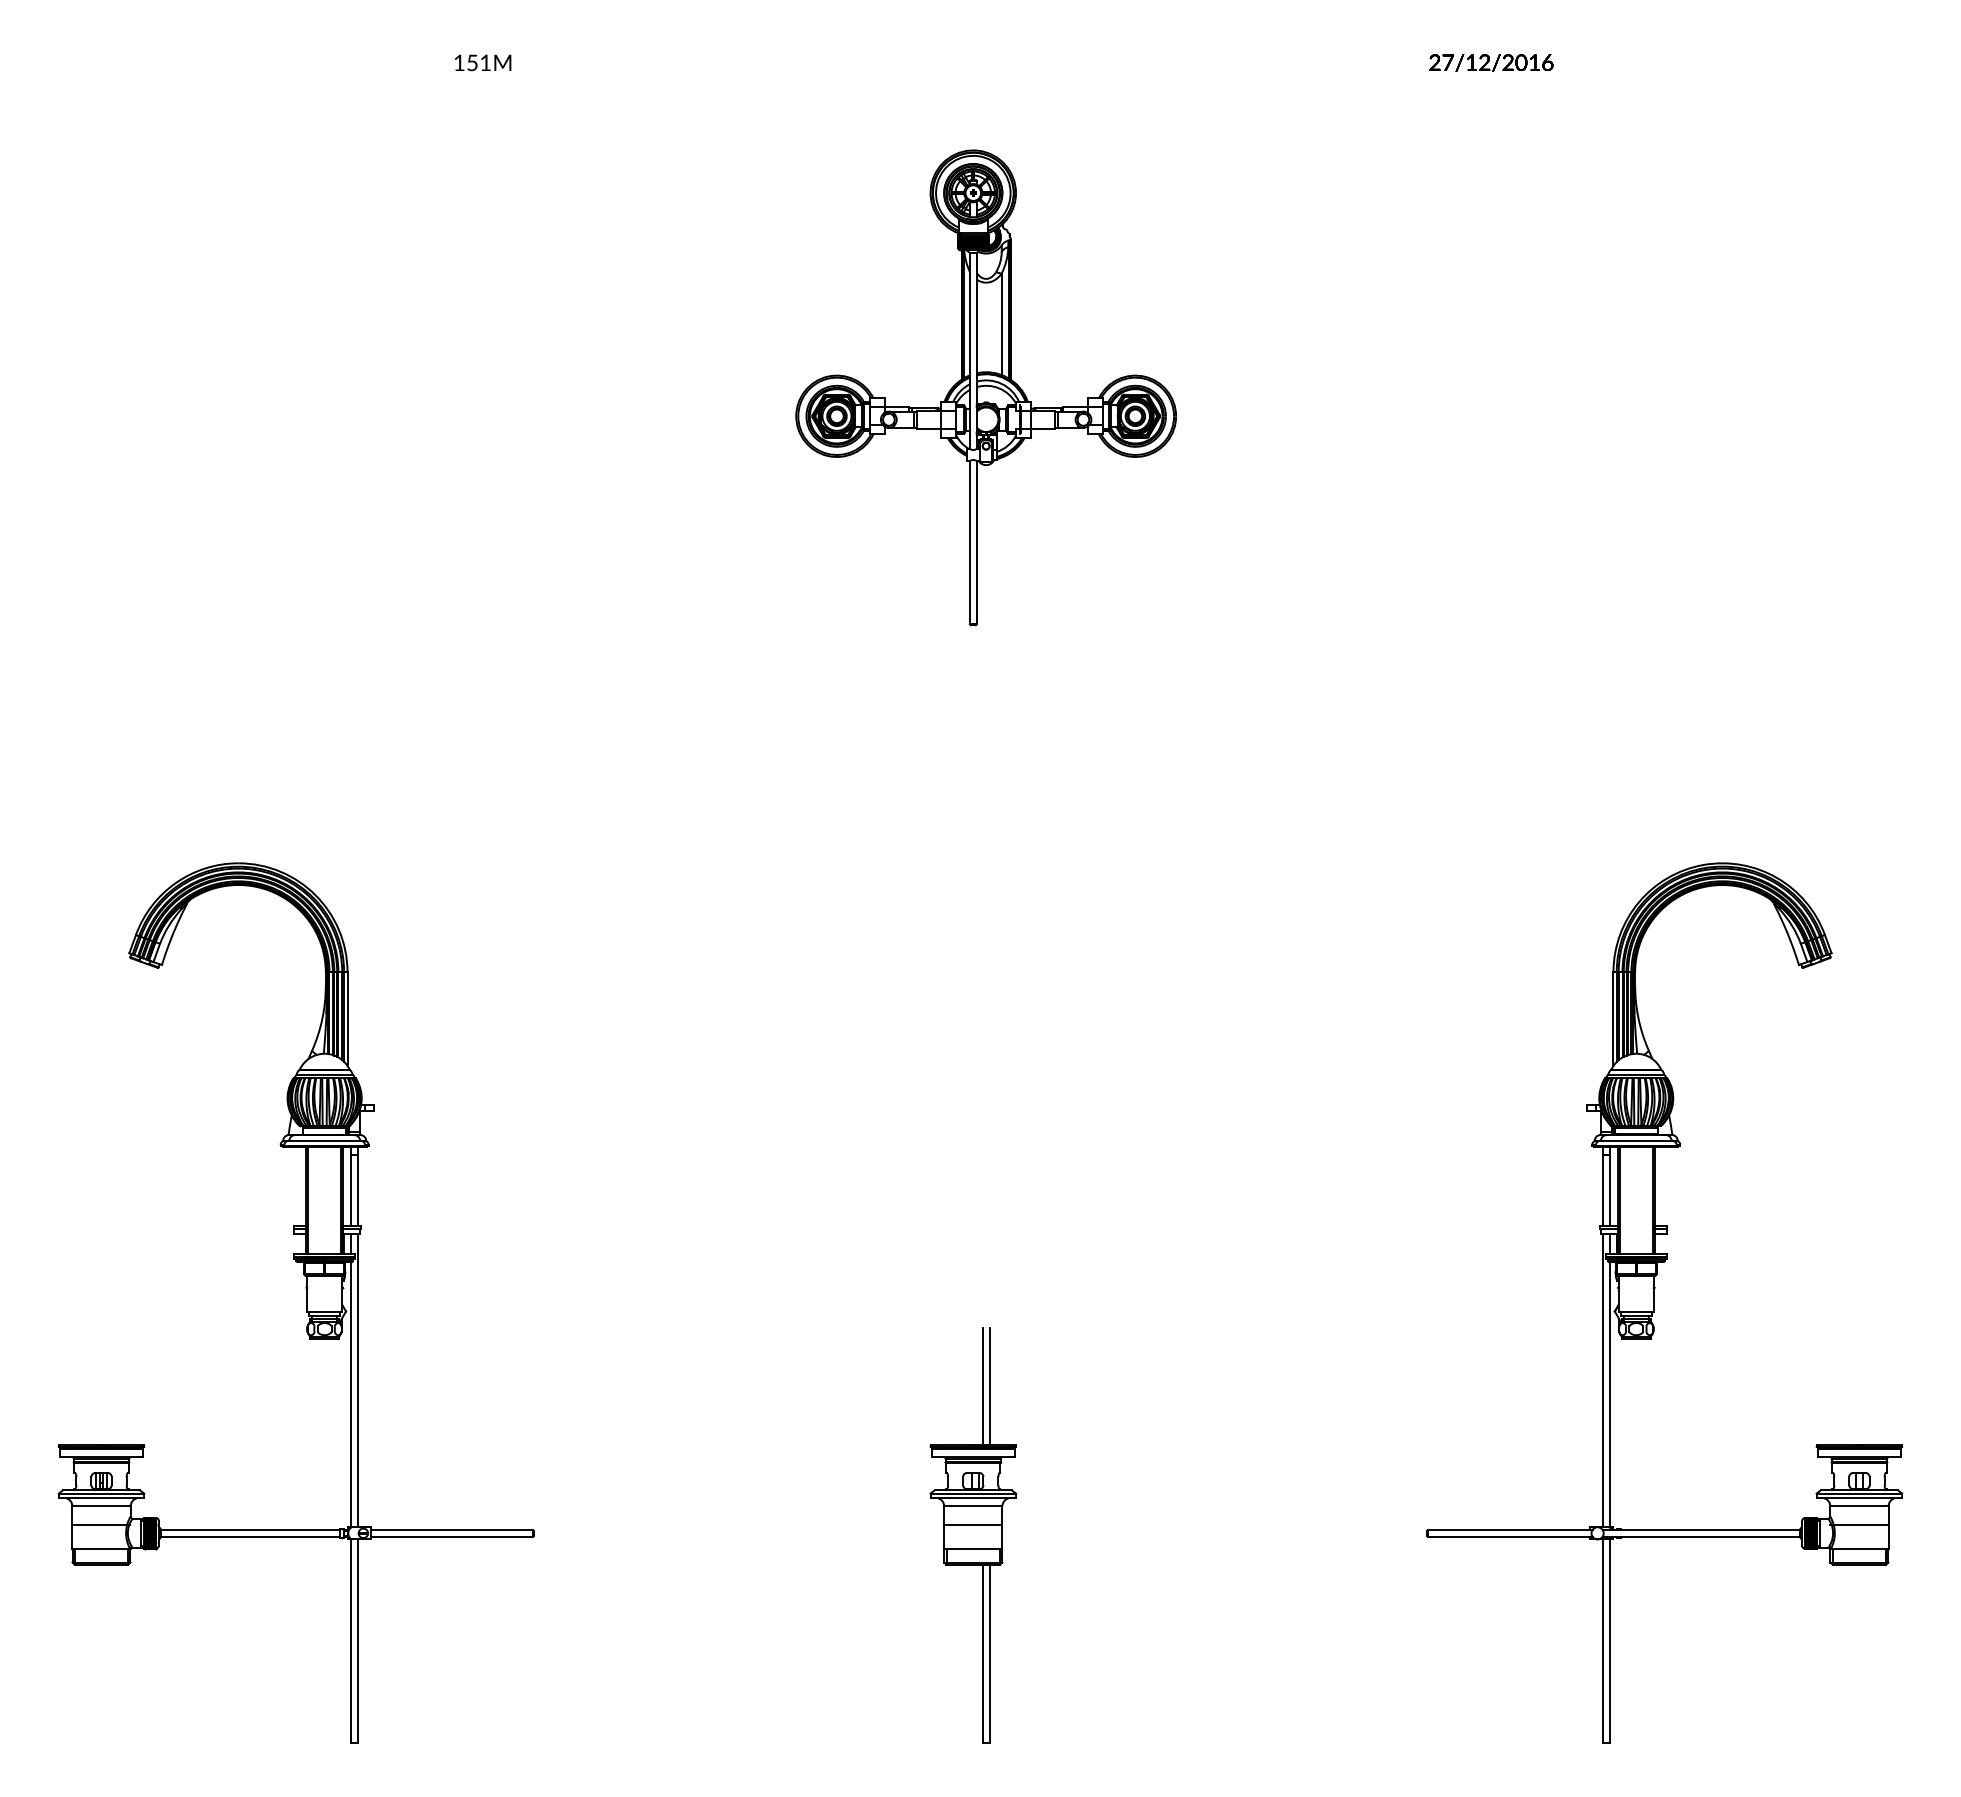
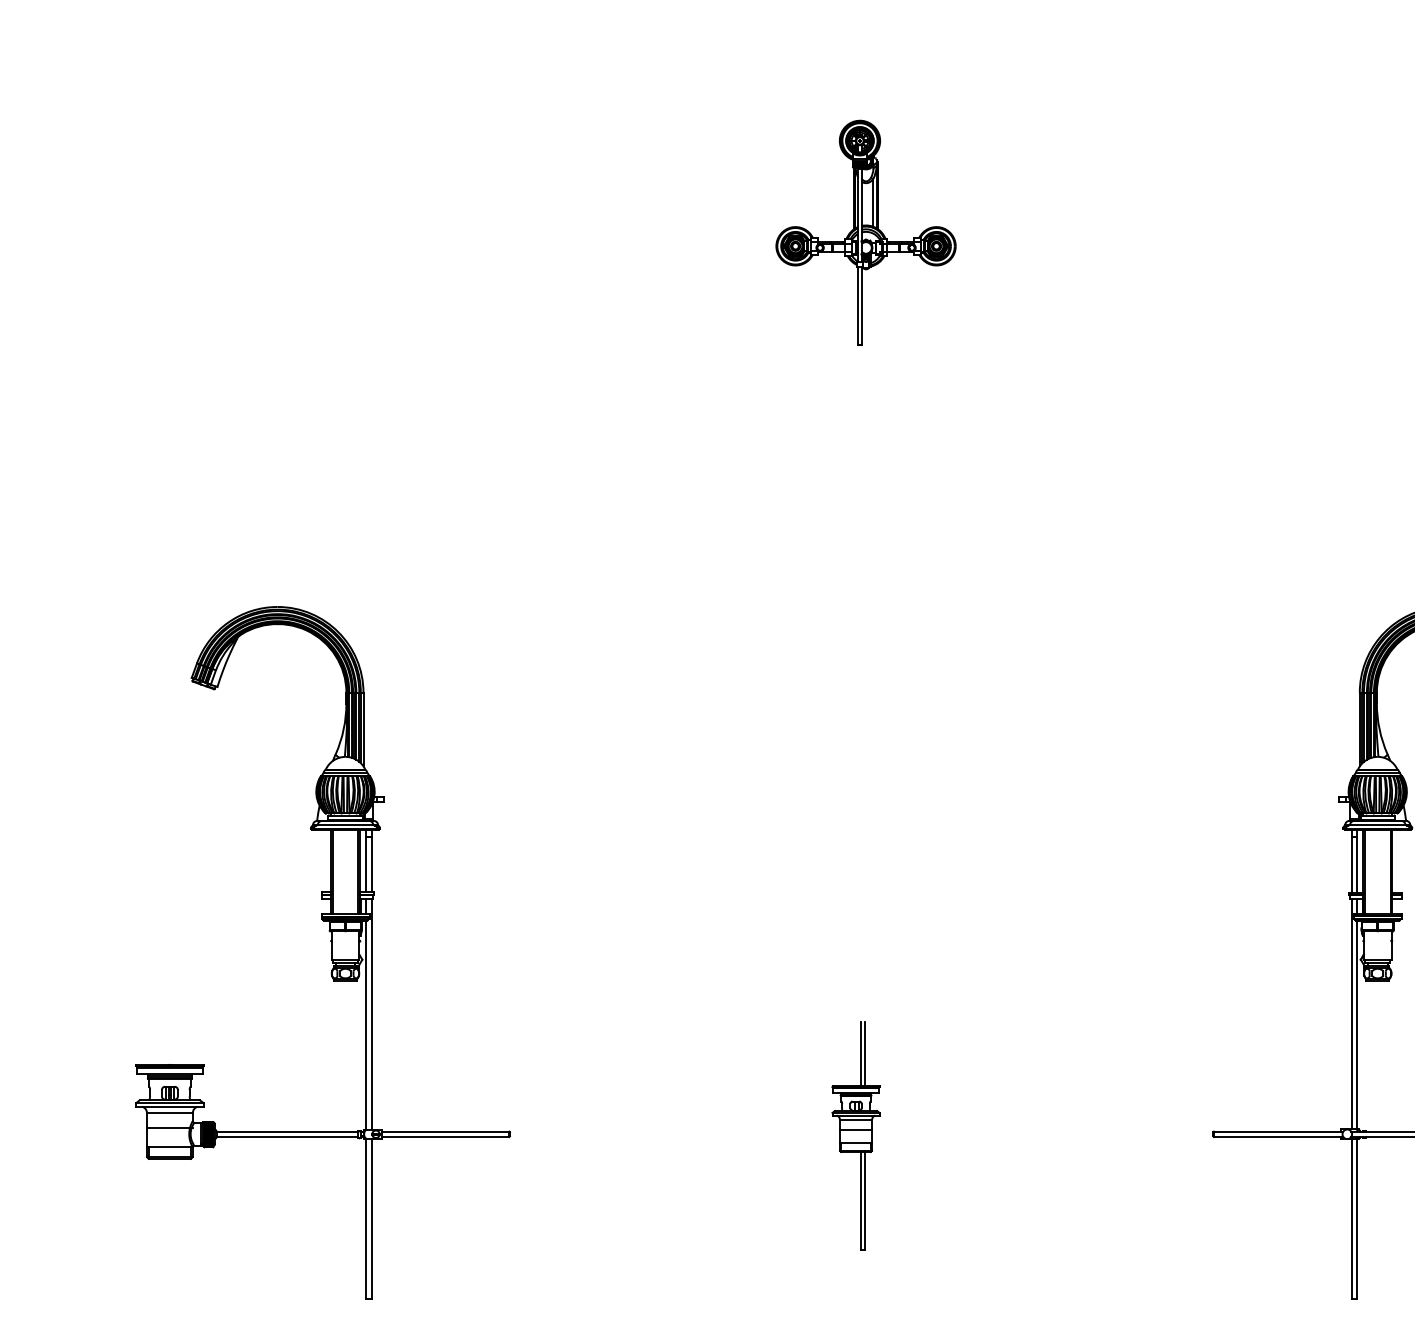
part: (985, 387) -> (865, 232), size x0.6
part: (973, 1535) -> (856, 1136), size x0.7

